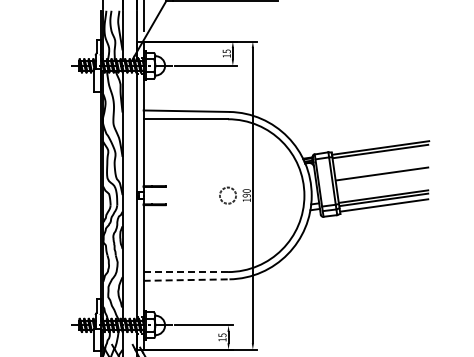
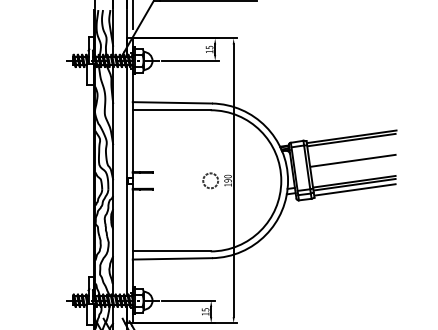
line: (185, 272) -> (171, 251), dashed -> solid
line: (186, 280) -> (172, 259), dashed -> solid

